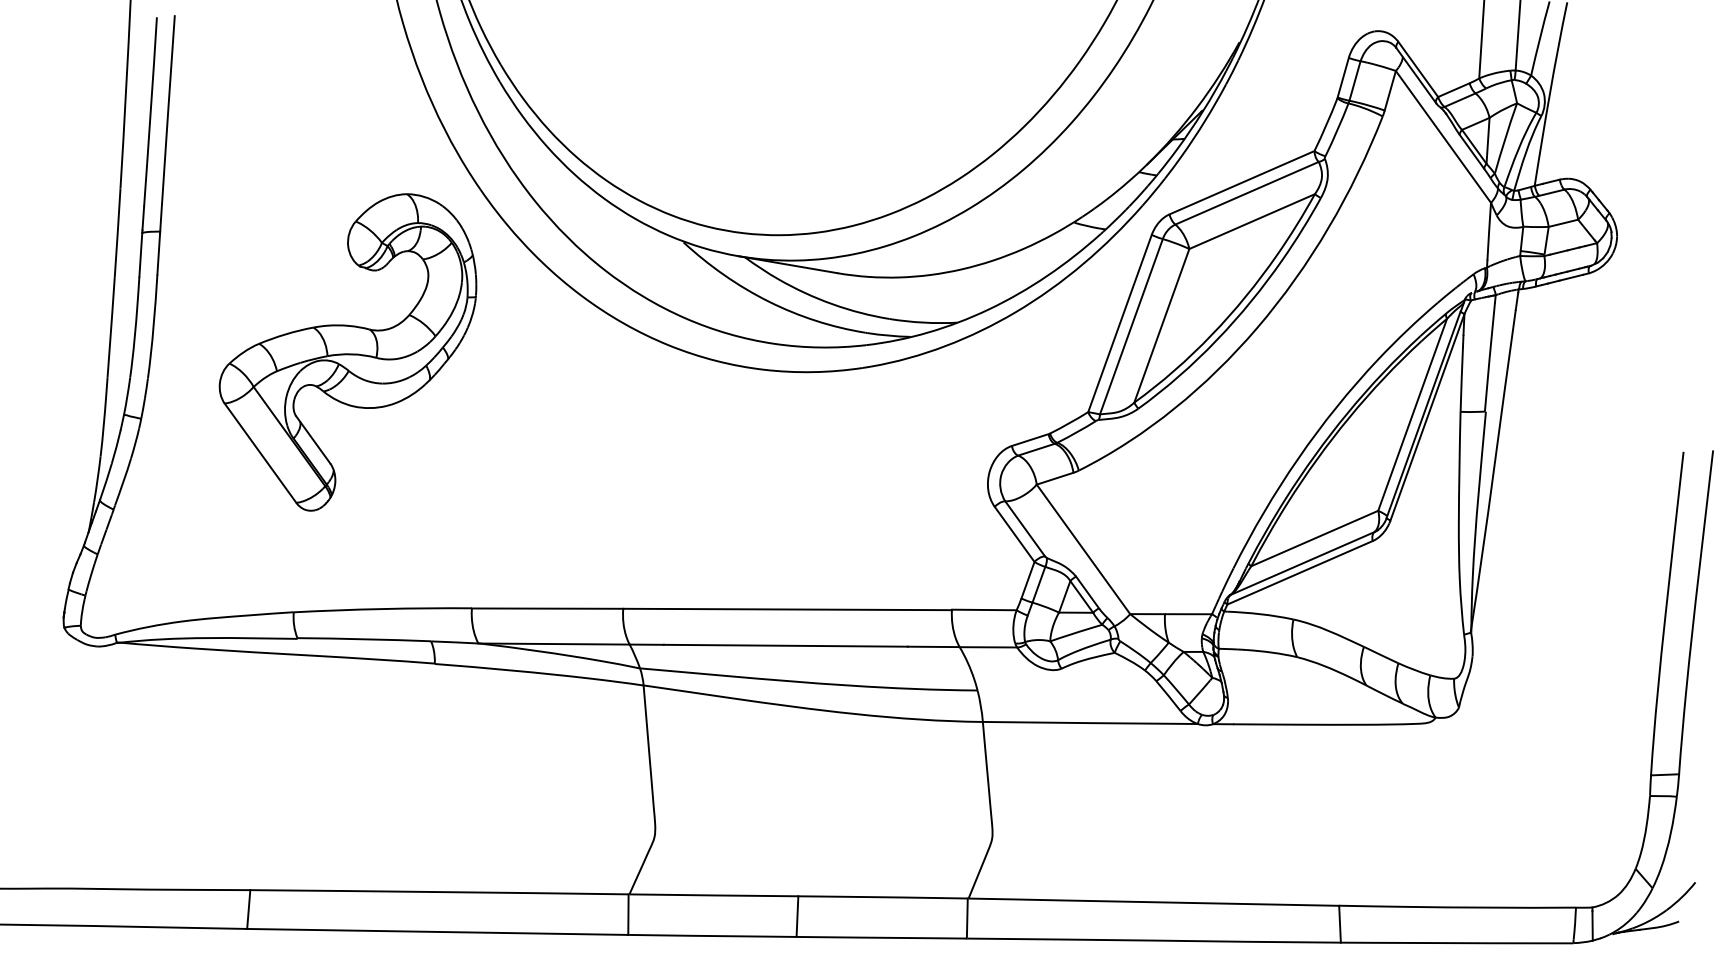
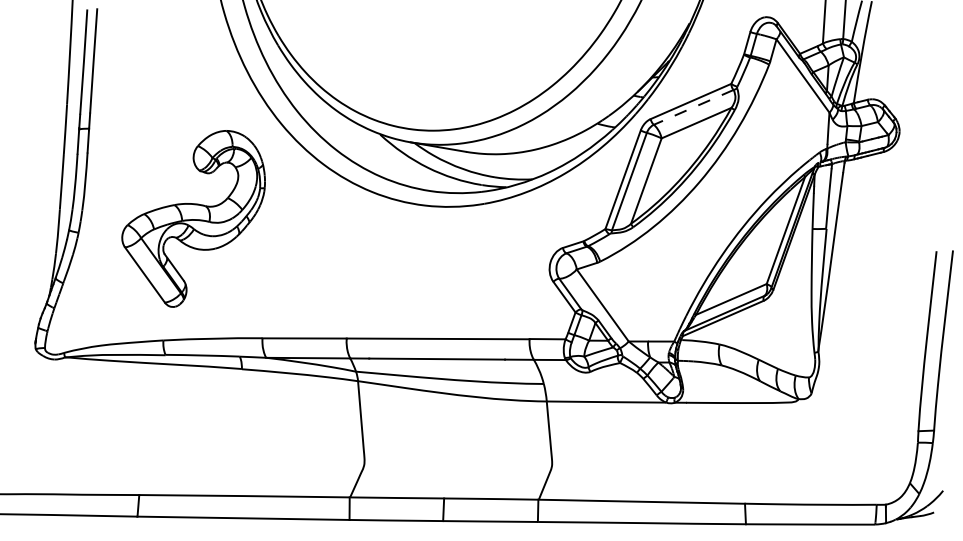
line: (1246, 193) -> (693, 107), solid -> dashed
part: (347, 351) -> (193, 218), moved

